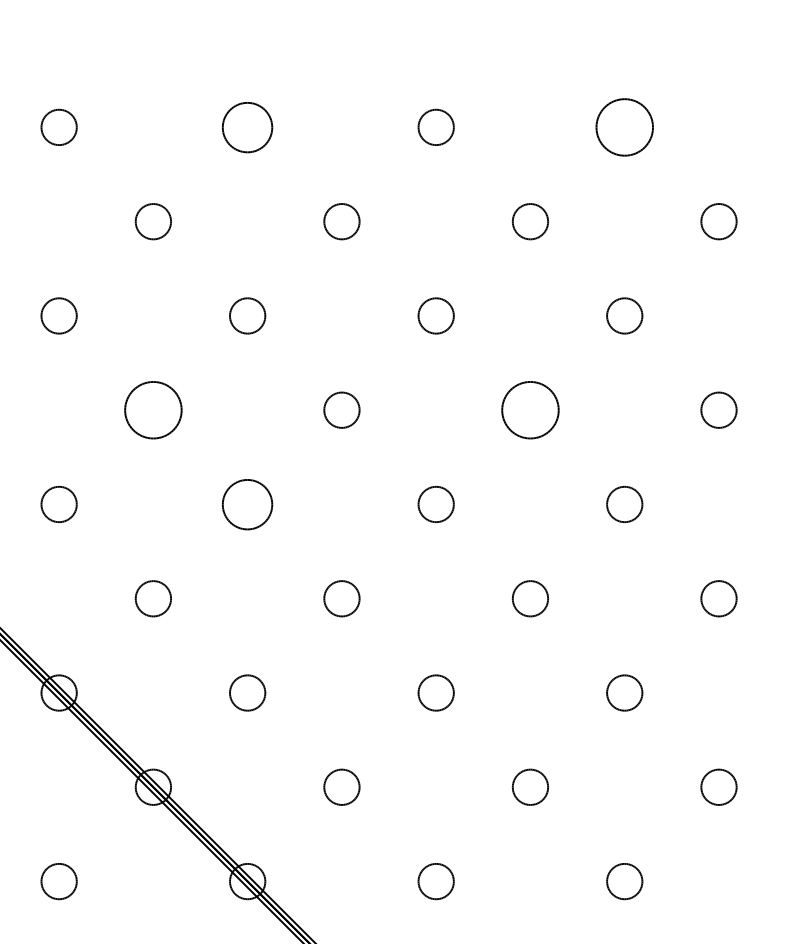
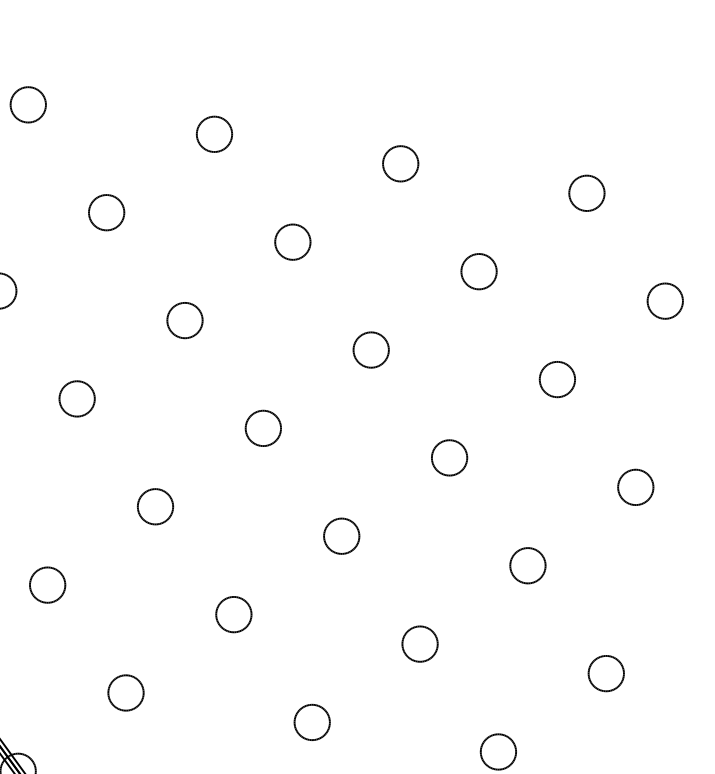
circle: (247, 126) -> (214, 133), size x0.71
circle: (624, 127) -> (586, 193), size x0.62
circle: (153, 409) -> (77, 398), size x0.62
circle: (530, 409) -> (449, 457), size x0.62
circle: (247, 503) -> (155, 505), size x0.71

